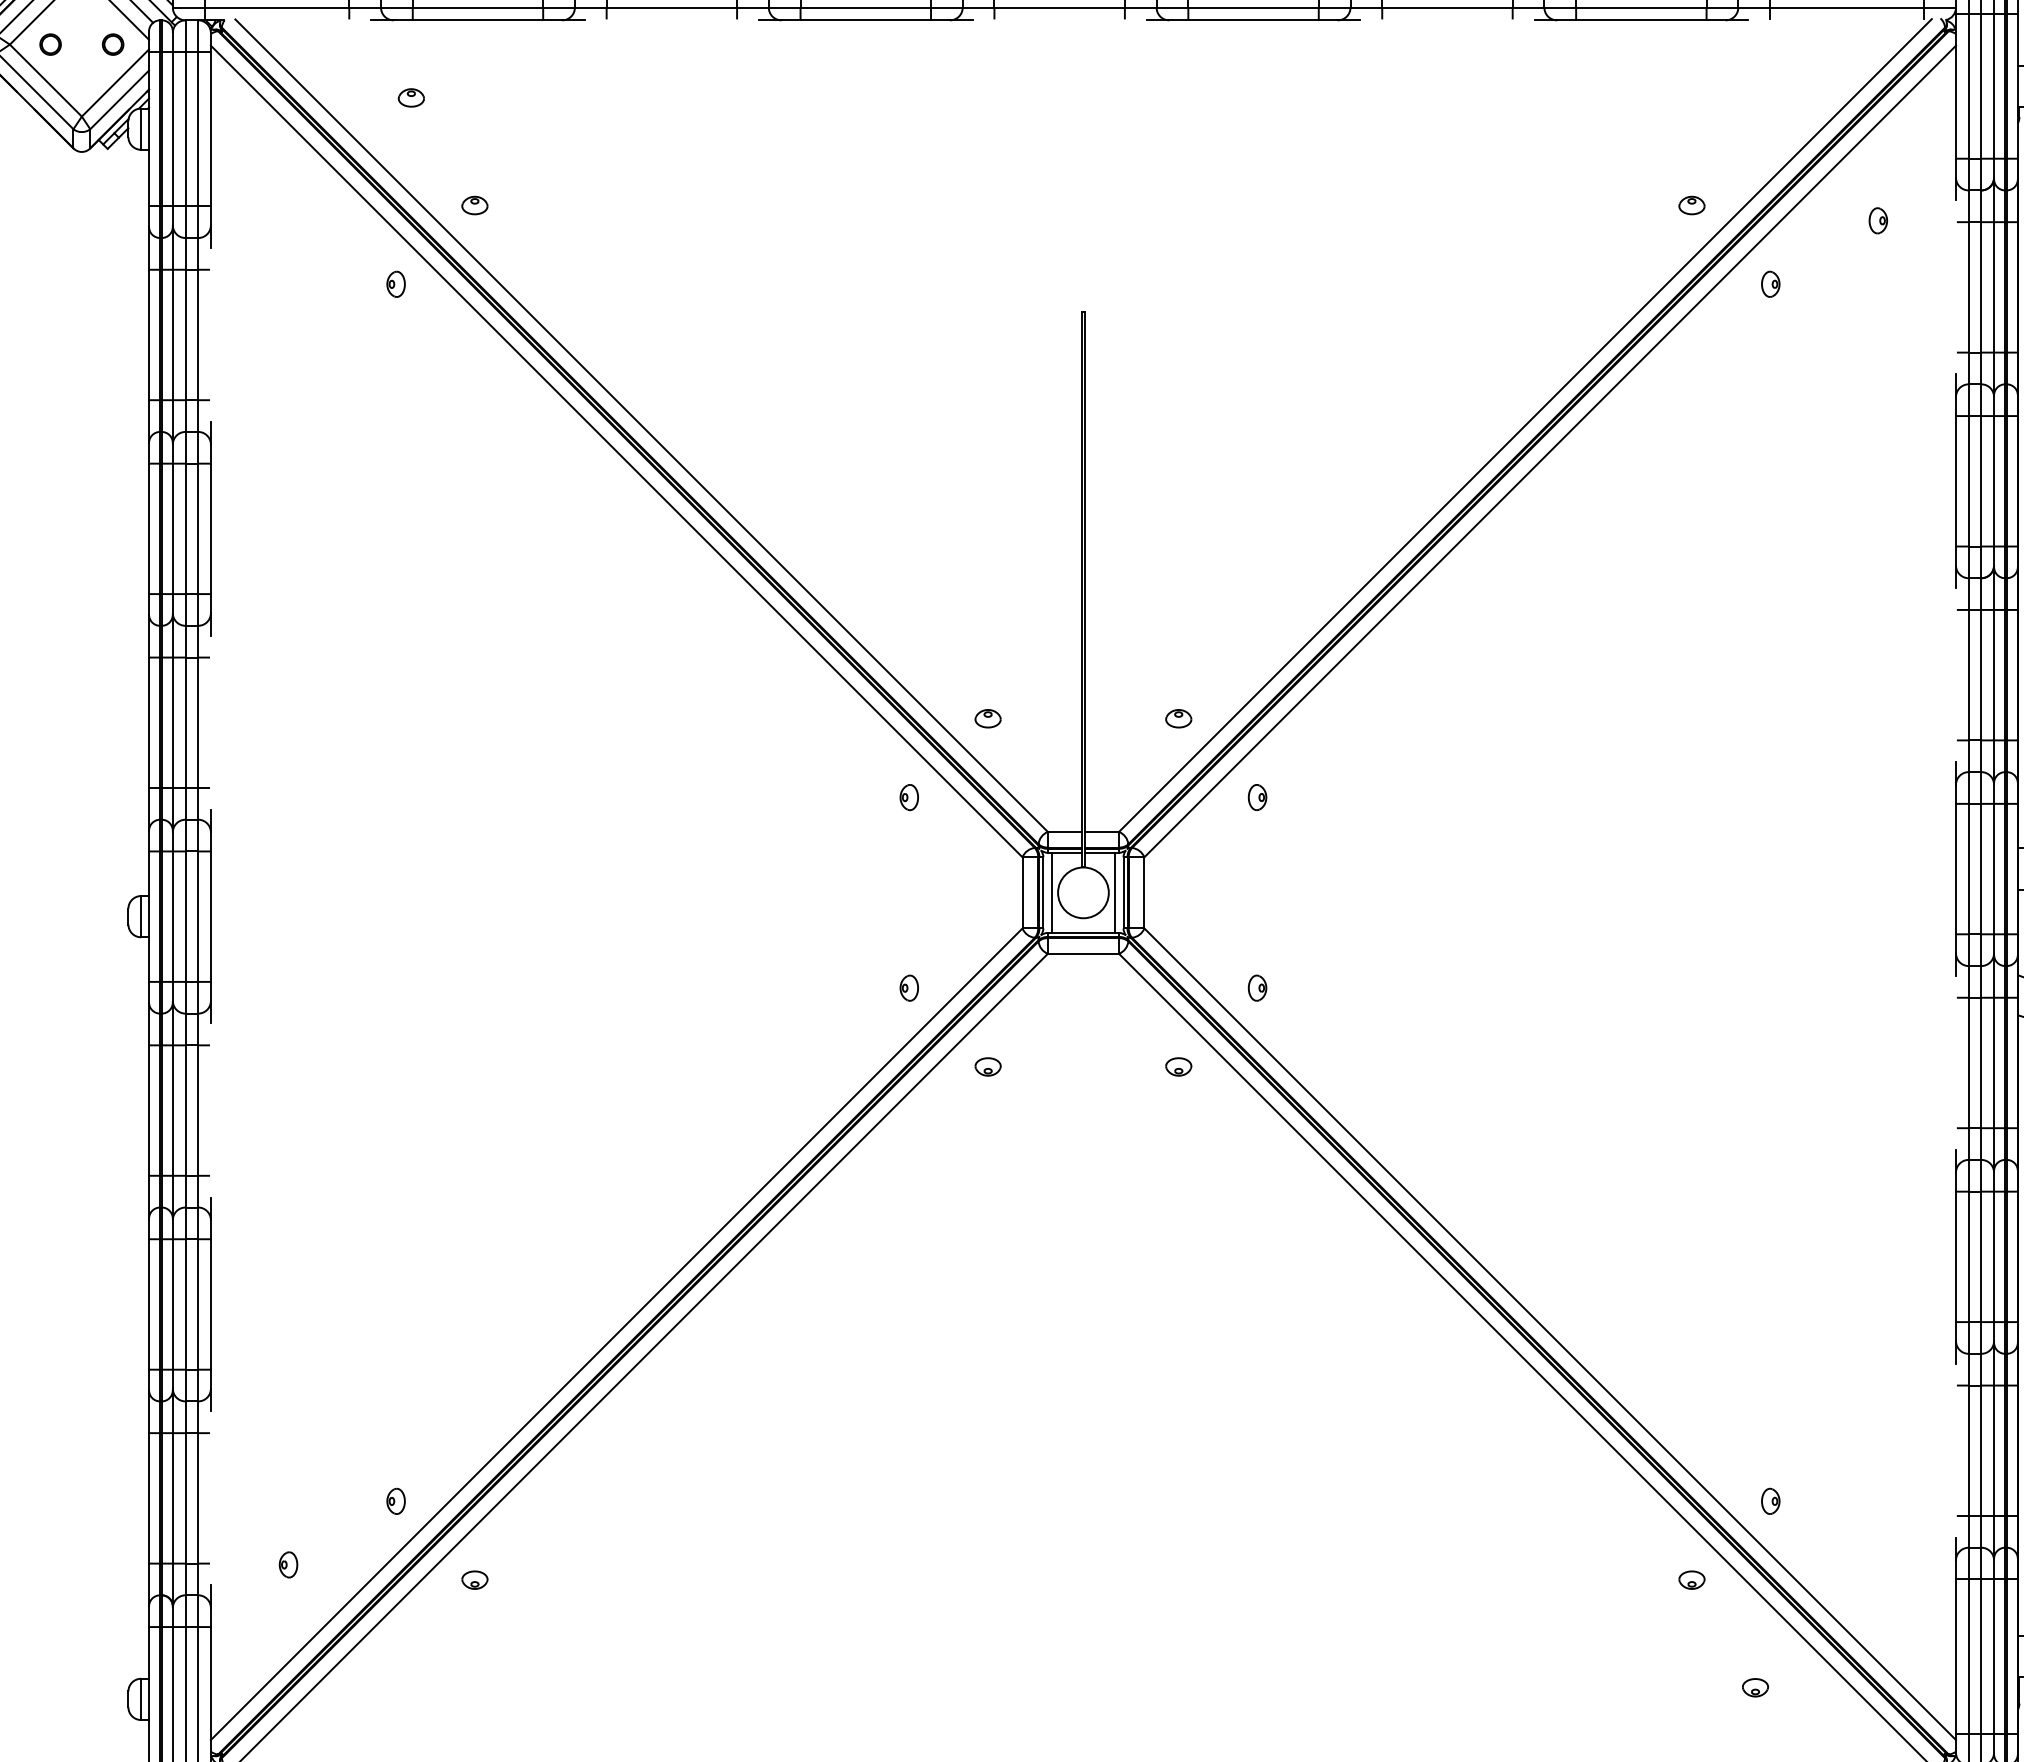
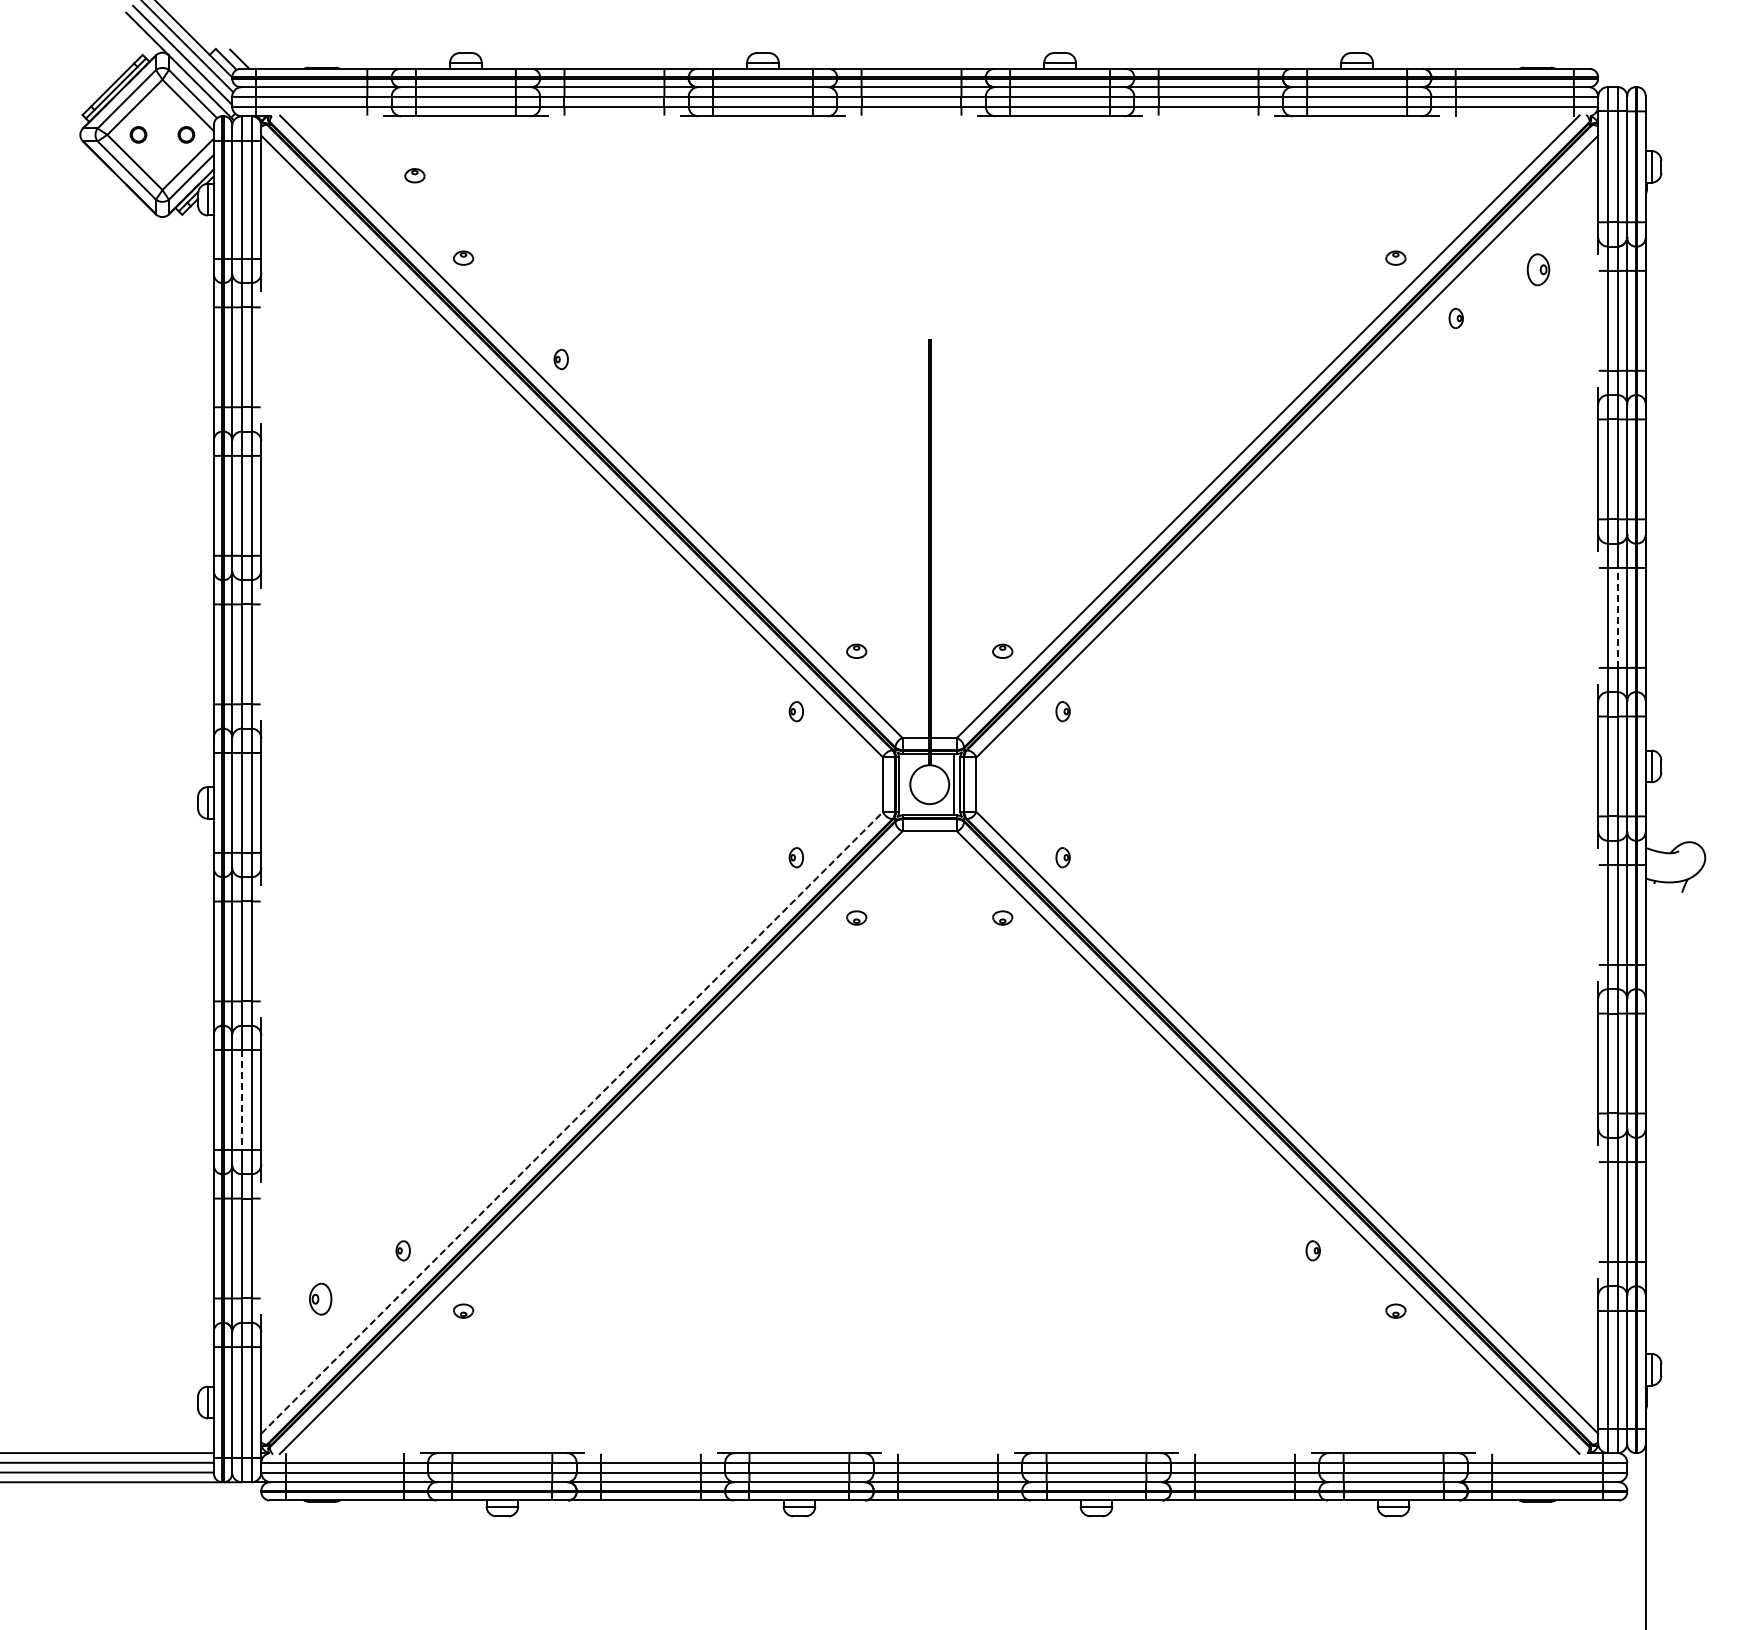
part: (1878, 220) -> (1538, 269), size x1.6
part: (395, 284) -> (560, 359), moved
line: (1981, 674) -> (1617, 617), solid -> dashed
line: (1051, 892) -> (905, 784), removed
line: (185, 1303) -> (241, 1099), solid -> dashed
line: (617, 1333) -> (572, 1122), solid -> dashed
part: (1769, 1500) -> (1312, 1250), moved
part: (288, 1564) -> (320, 1299), size x1.6
part: (1755, 1687) -> (1444, 1393), removed

